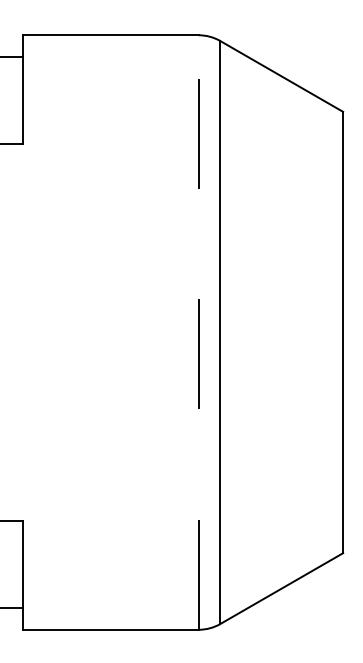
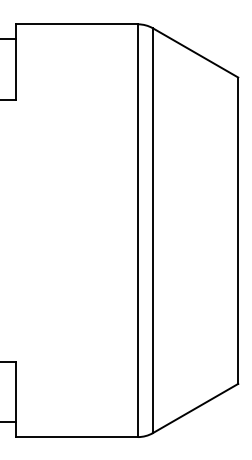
line: (198, 332) -> (137, 230), dashed -> solid

